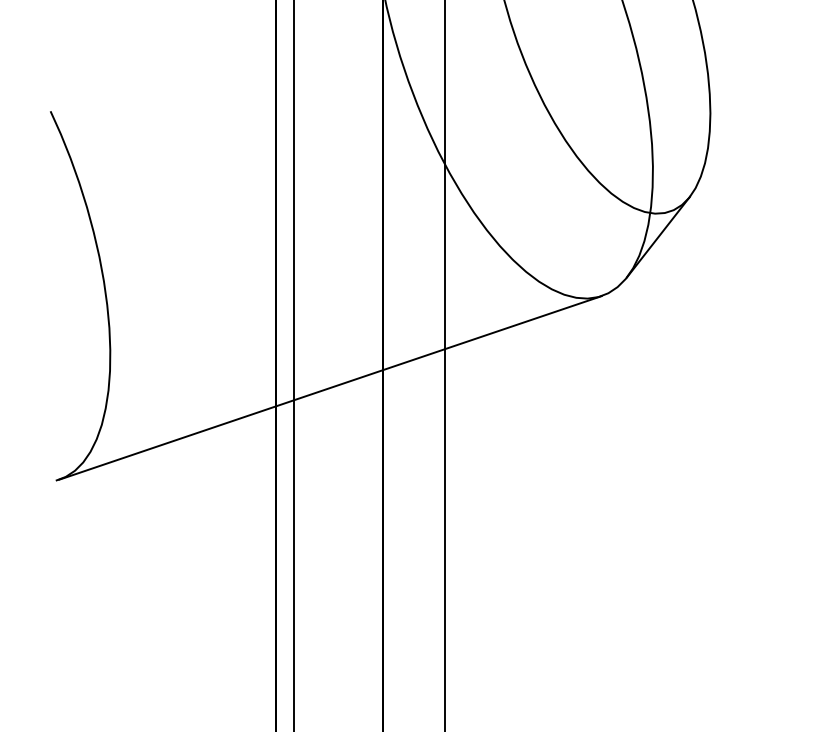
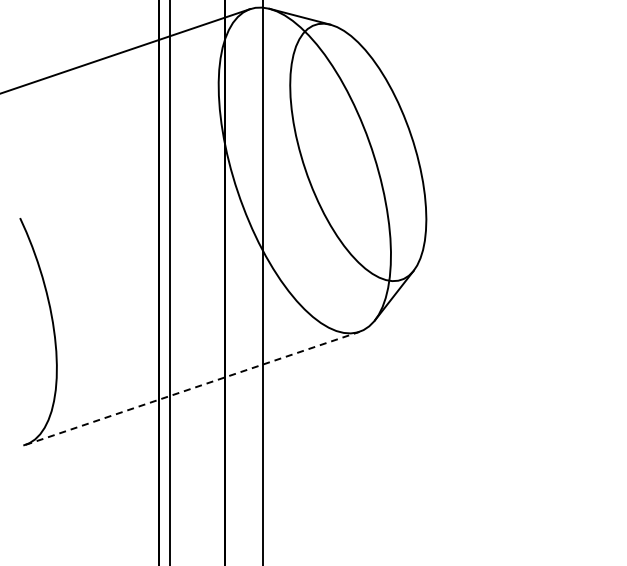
line: (330, 388) -> (192, 388), solid -> dashed

